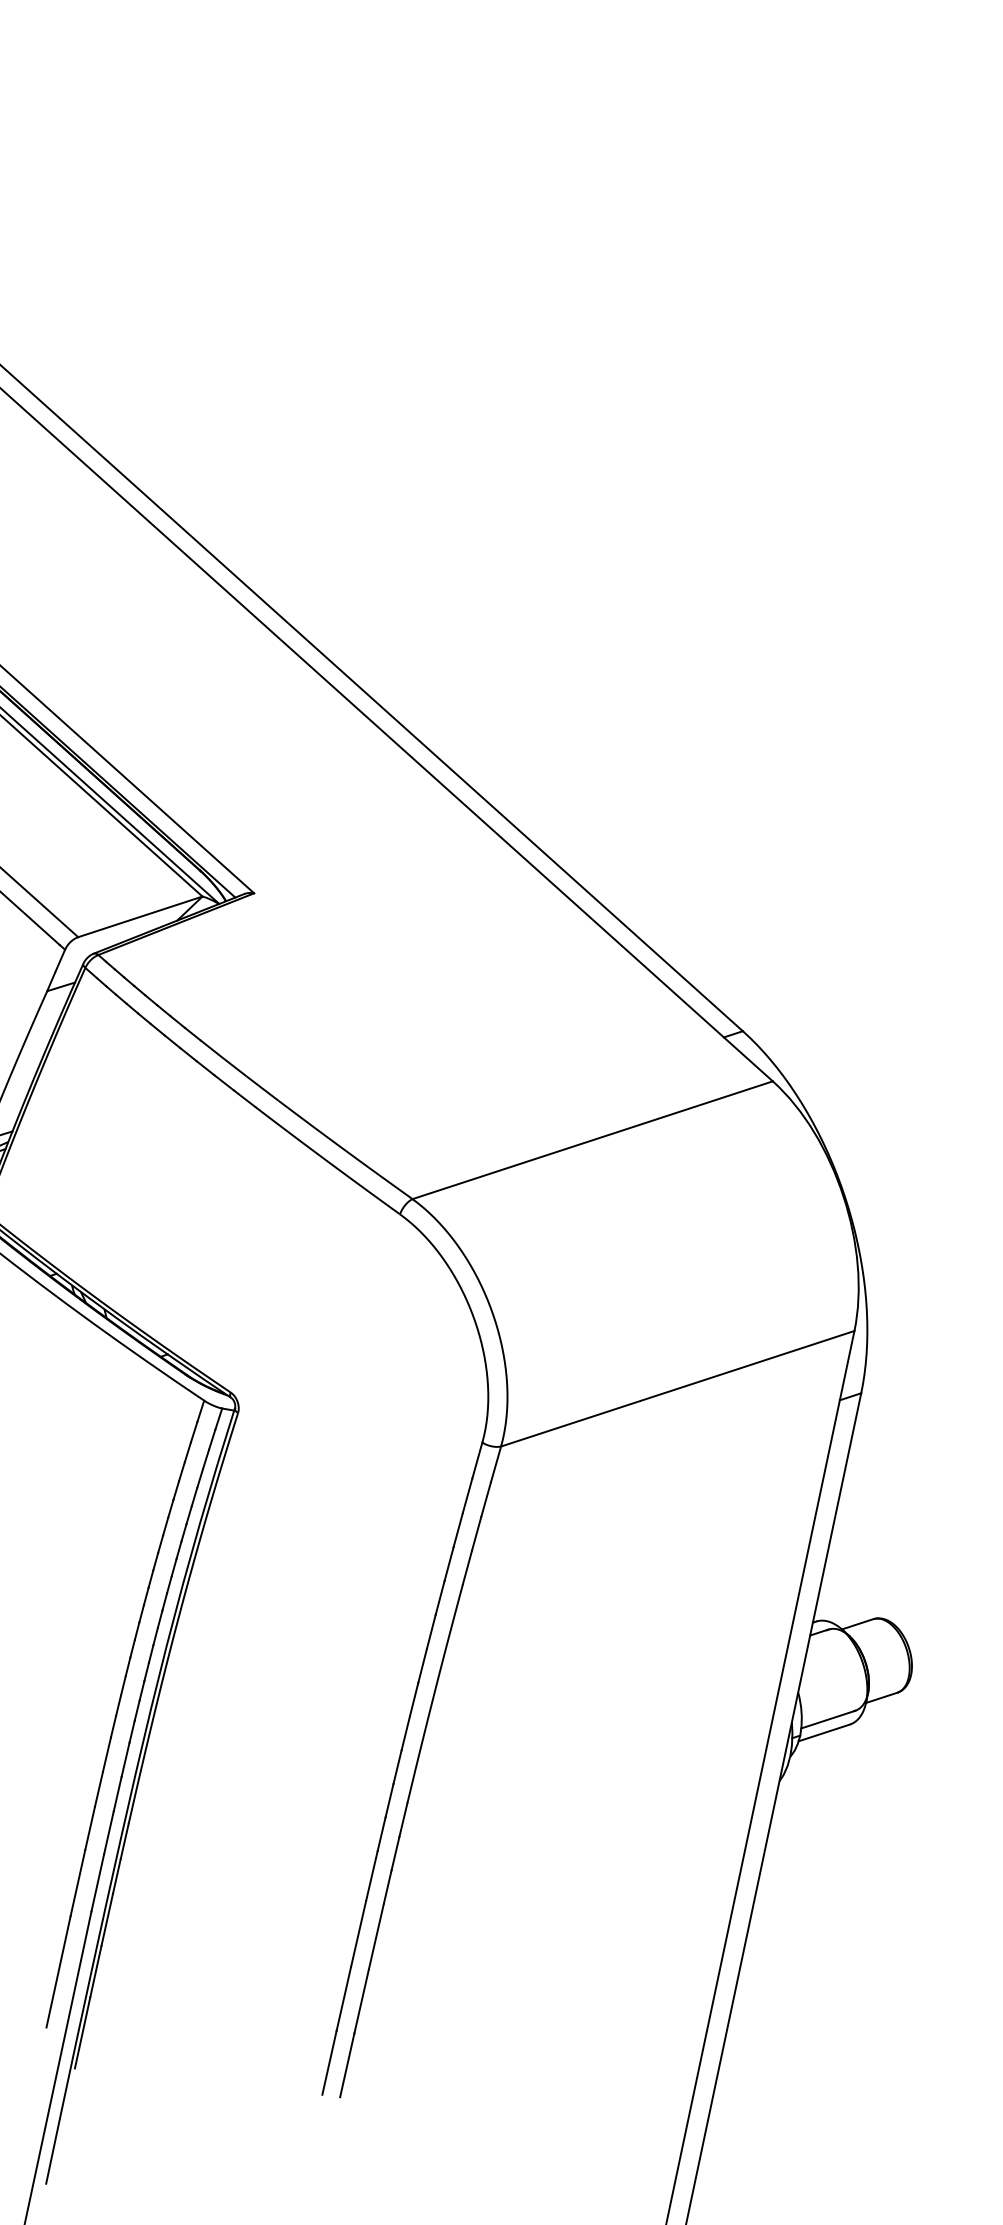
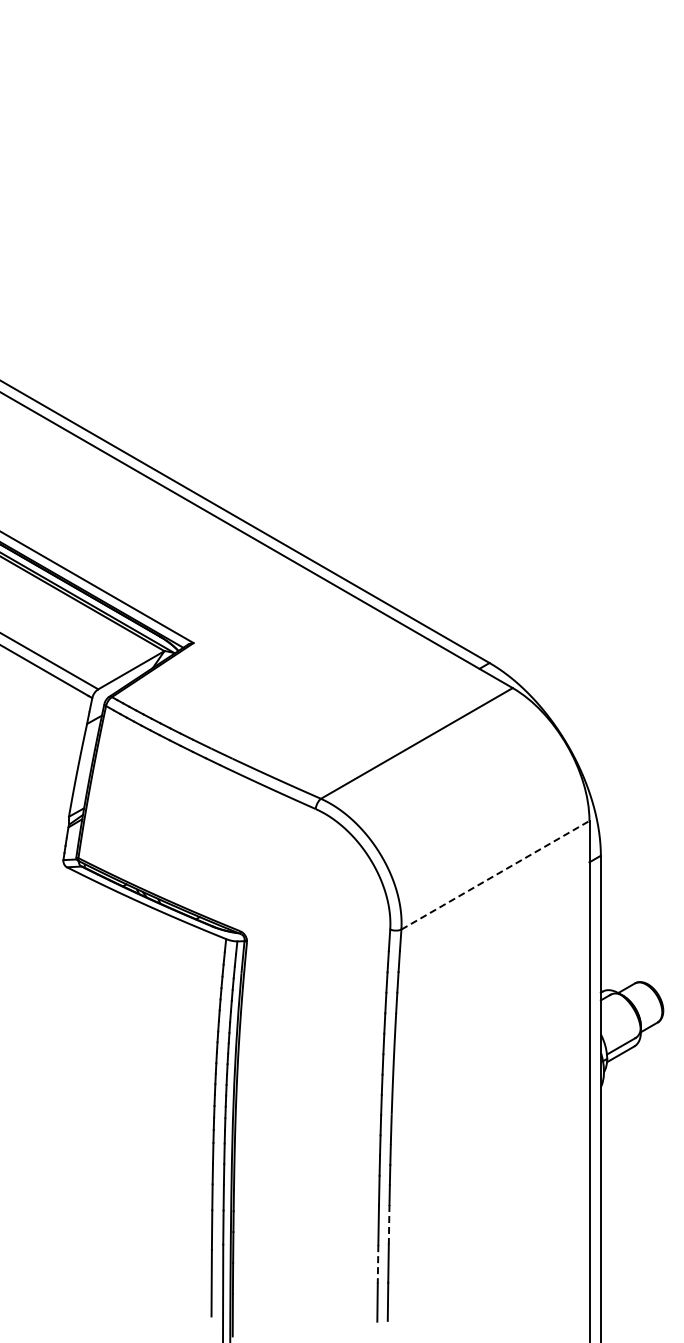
line: (677, 1389) -> (495, 875), solid -> dashed
line: (377, 1936) -> (389, 1224), solid -> dashed
line: (344, 1999) -> (378, 1264), solid -> dashed

